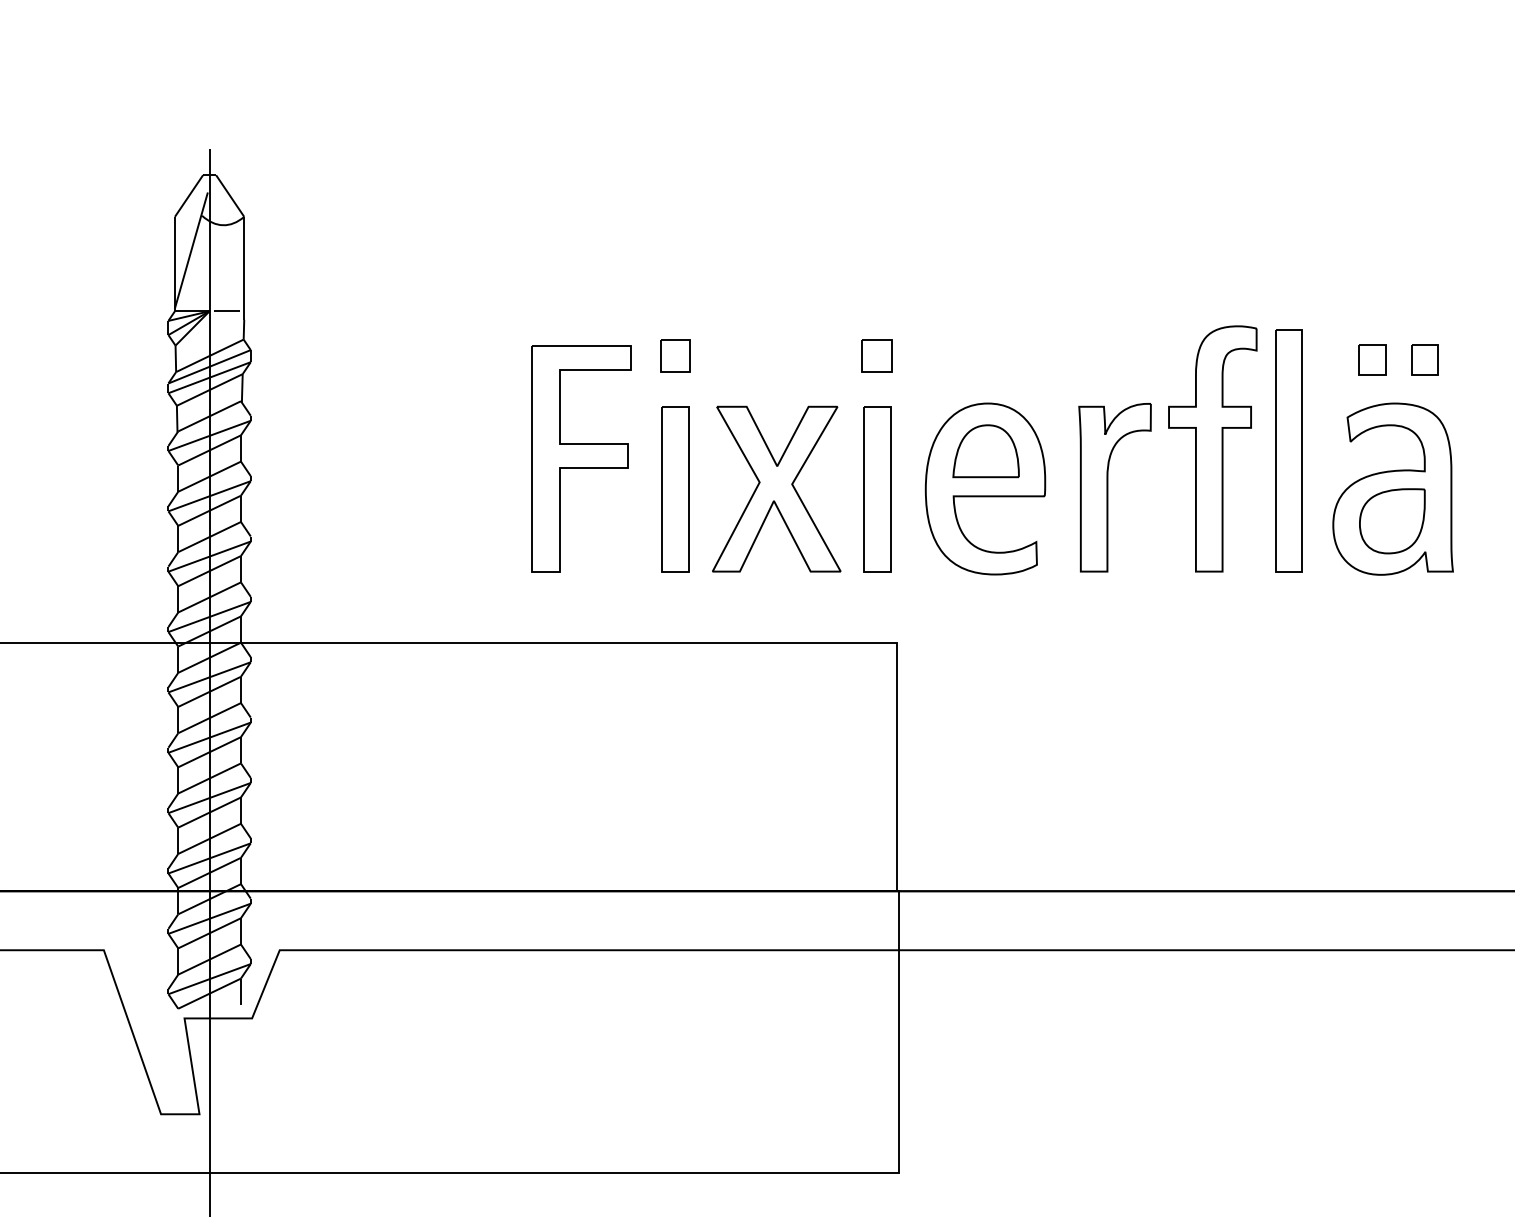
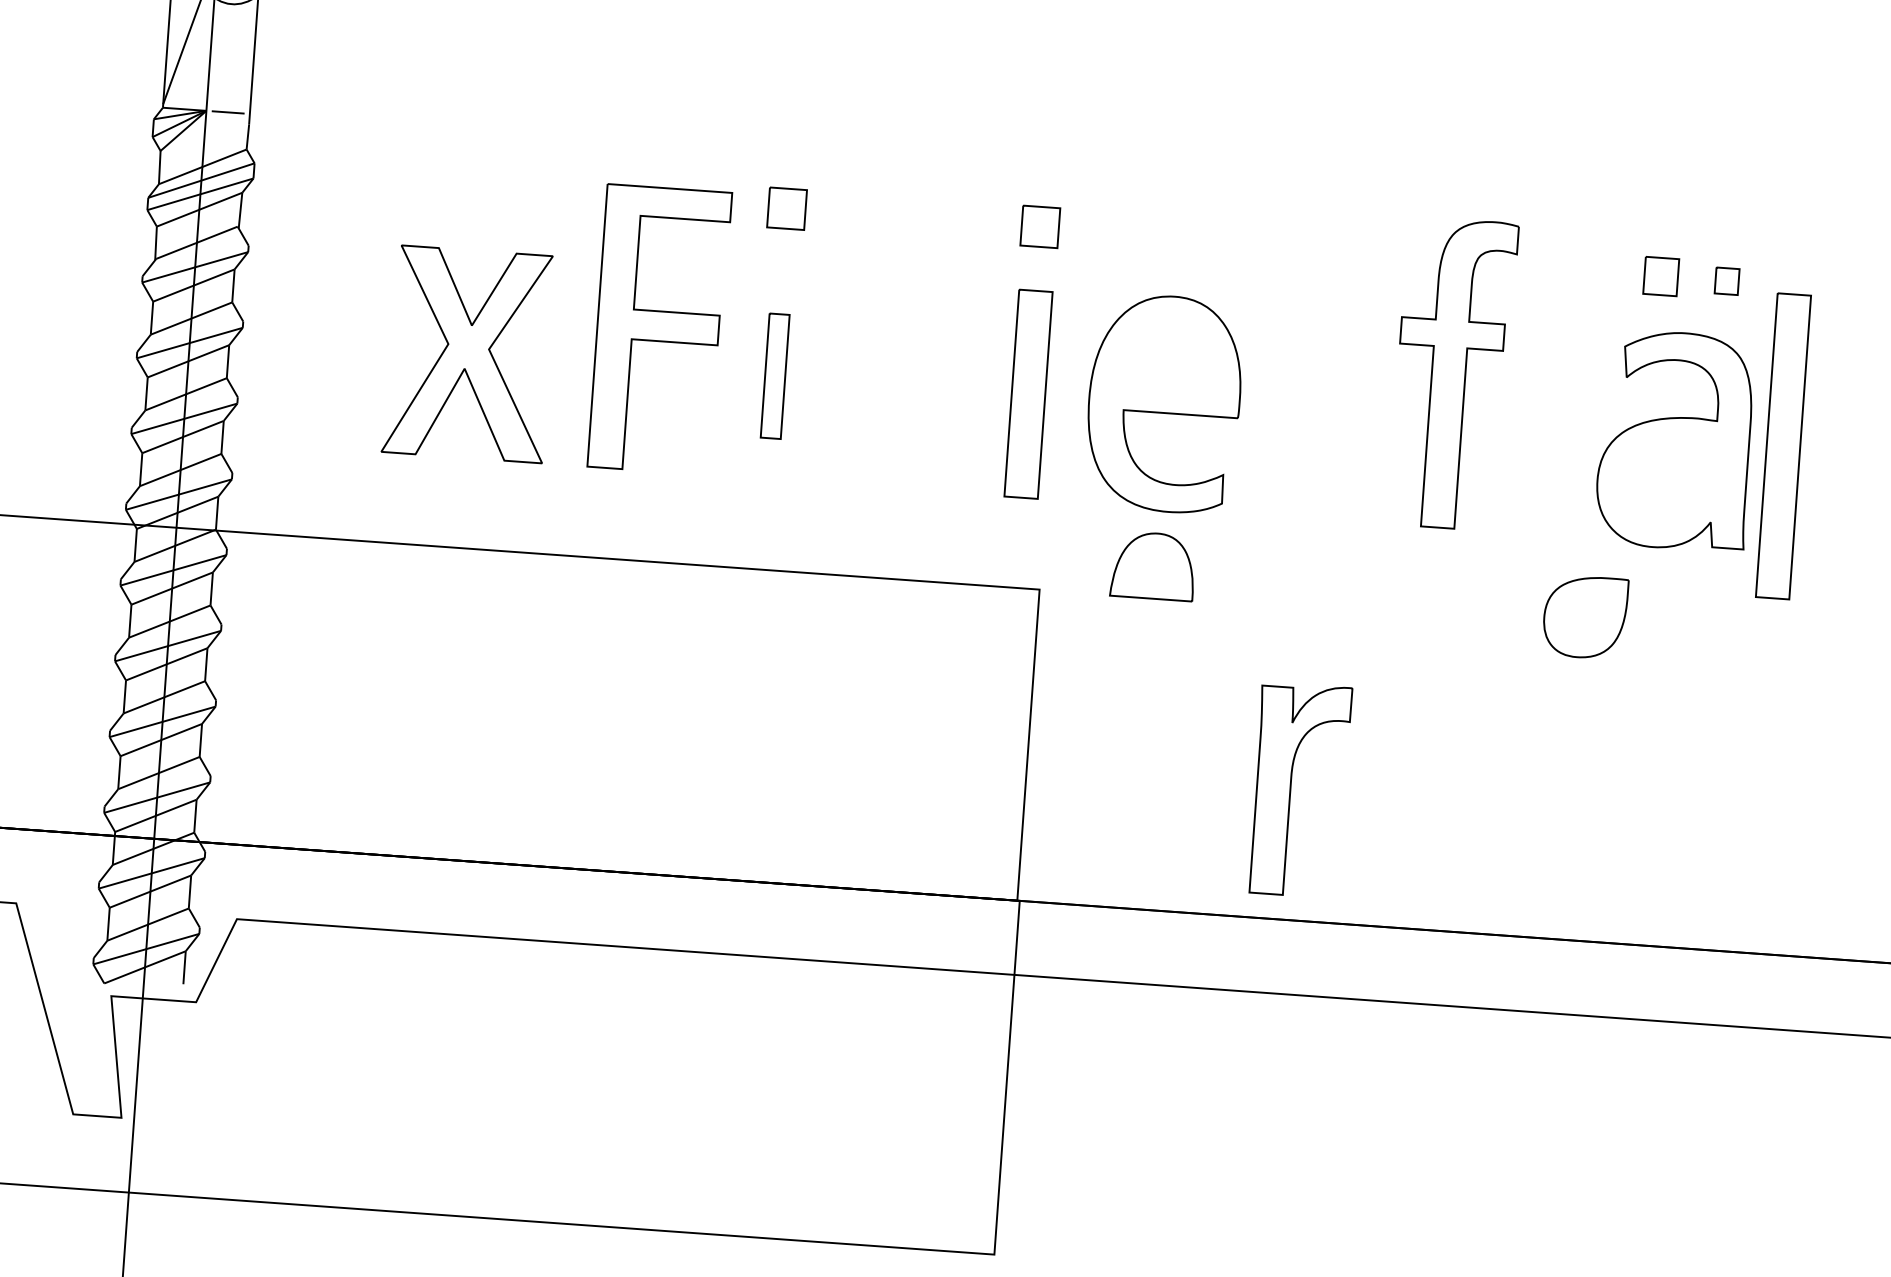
part: (1424, 359) -> (1726, 280), size x0.7
part: (1288, 450) -> (1783, 446), moved
part: (985, 451) -> (1152, 566), moved
part: (1114, 487) -> (1299, 790), moved
part: (776, 488) -> (468, 353), moved
part: (675, 489) -> (775, 376), size x0.6
part: (1392, 521) -> (1585, 617), moved

